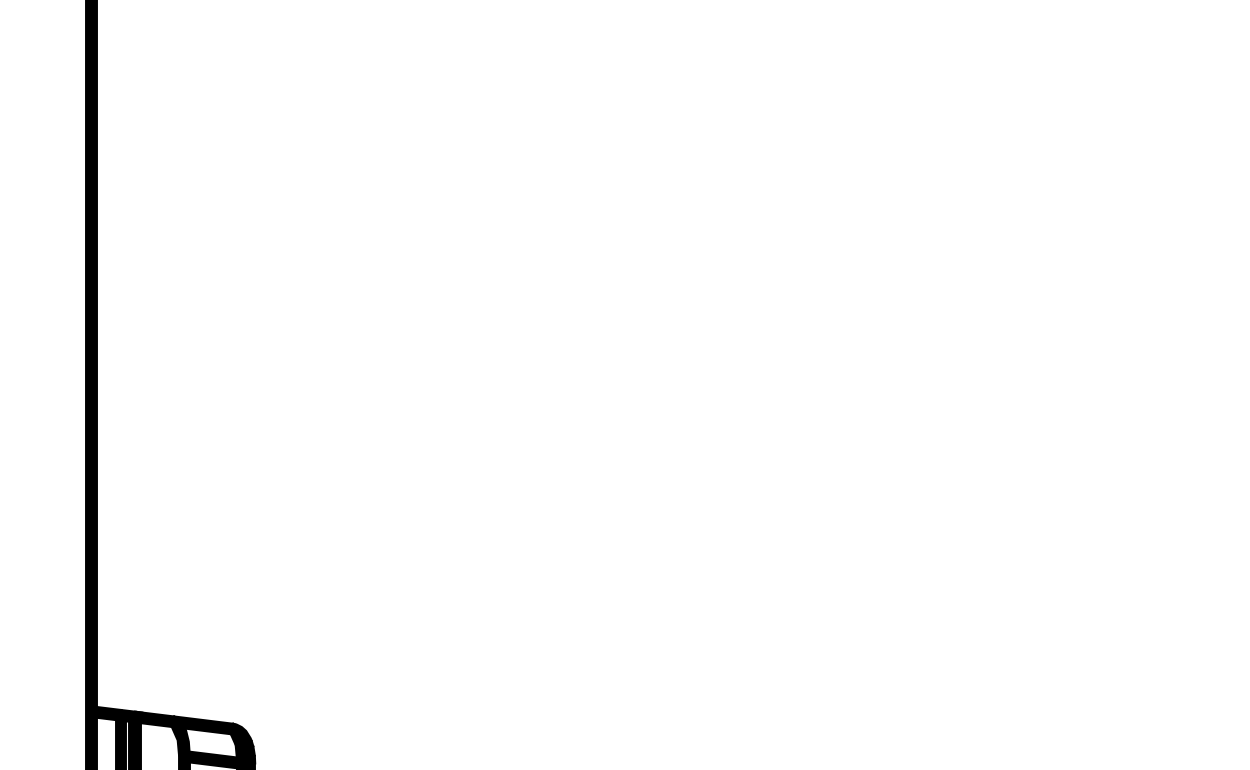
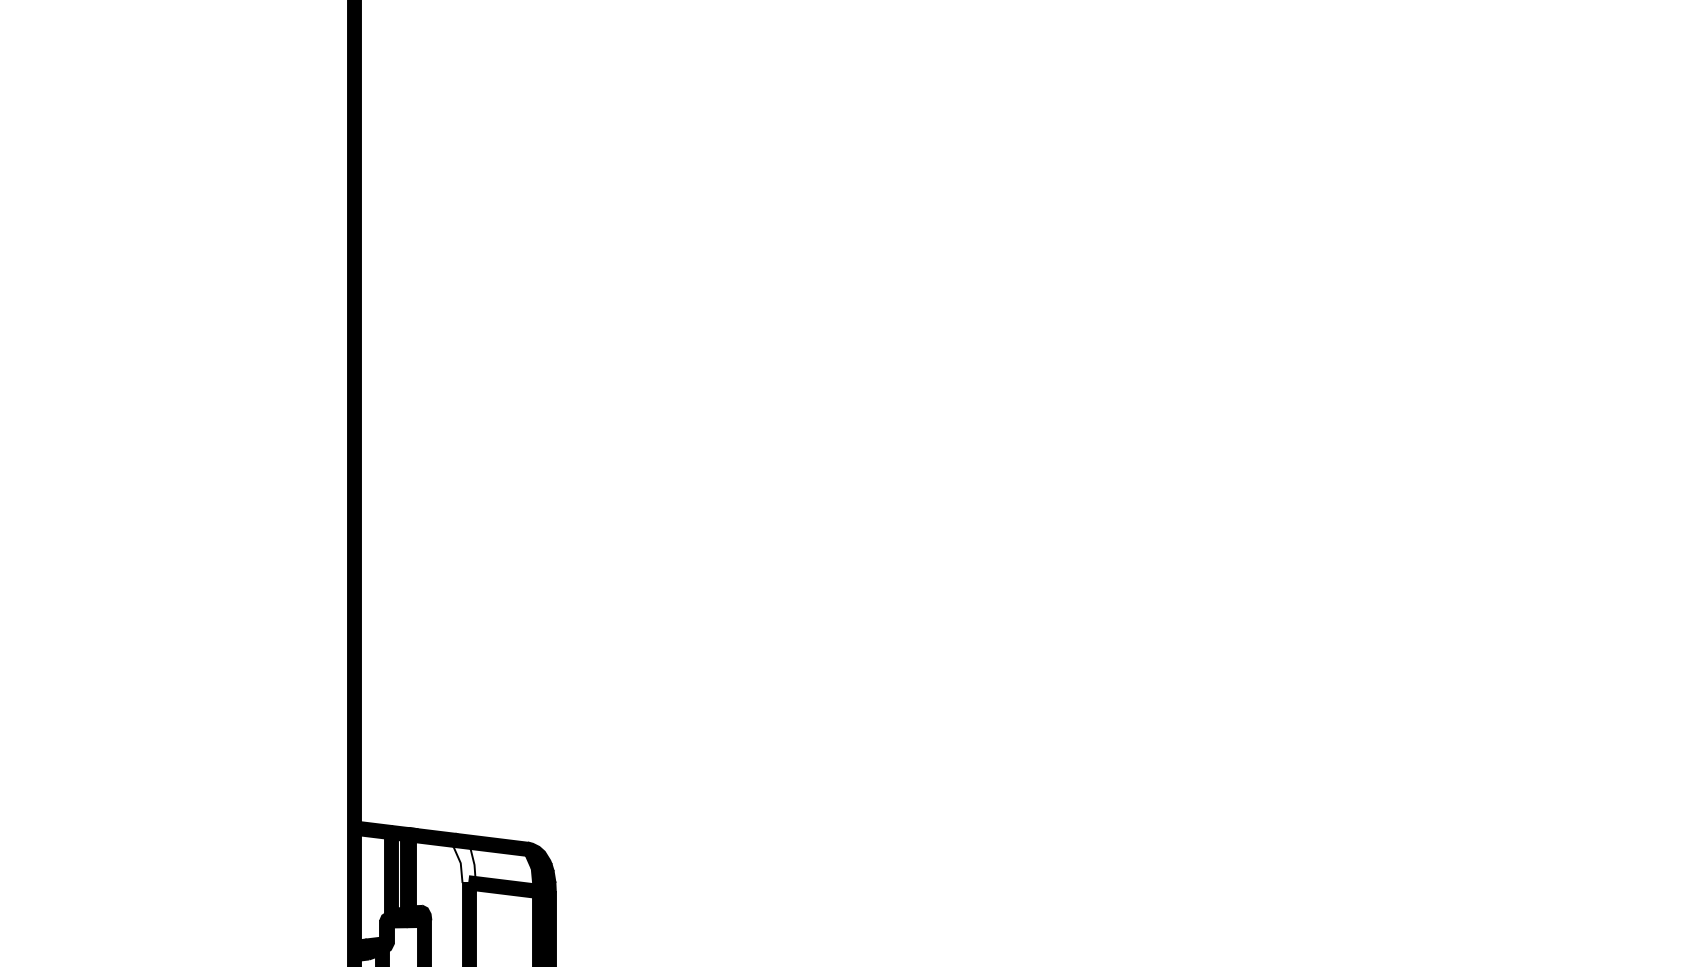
fill: (180, 736) -> (464, 858), removed

